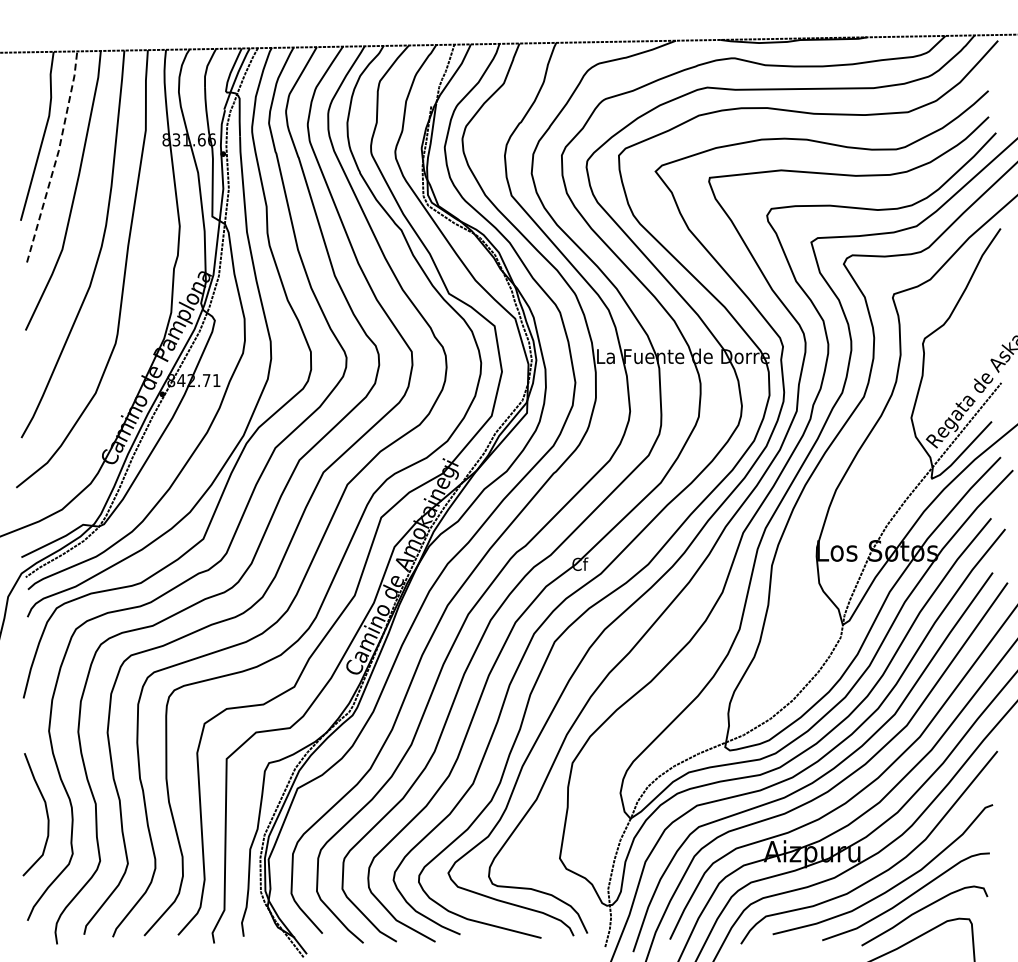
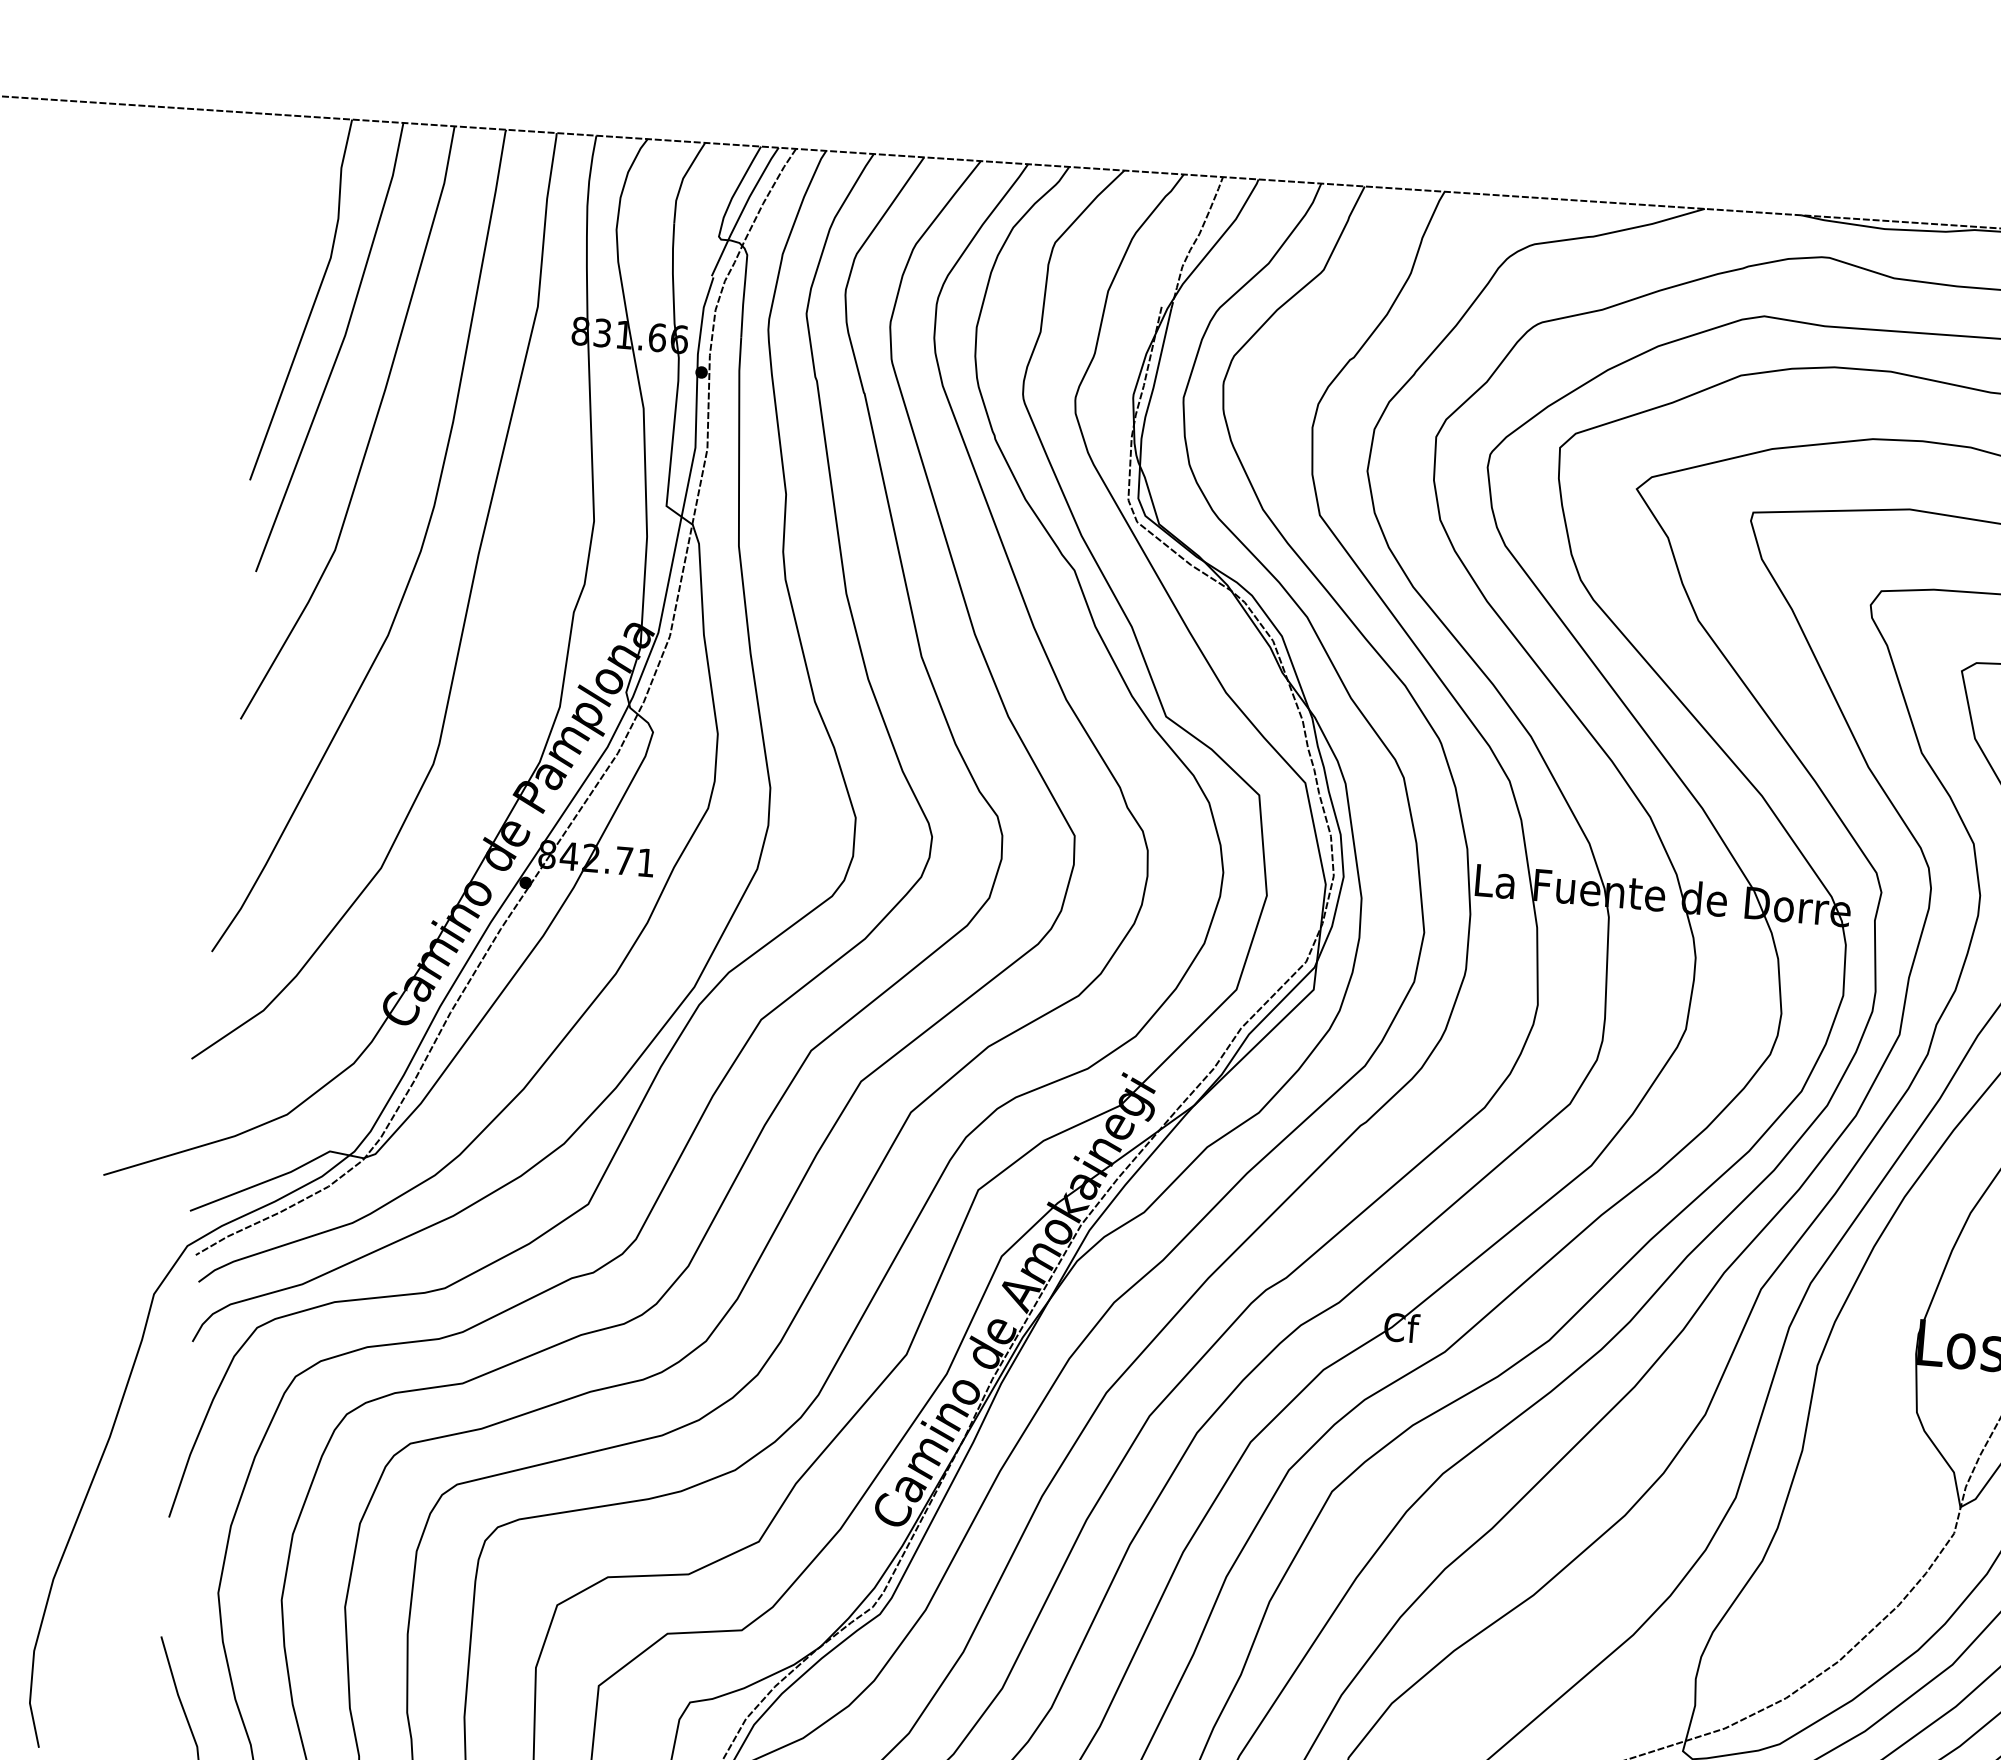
line: (57, 156) -> (341, 347), dashed -> solid

